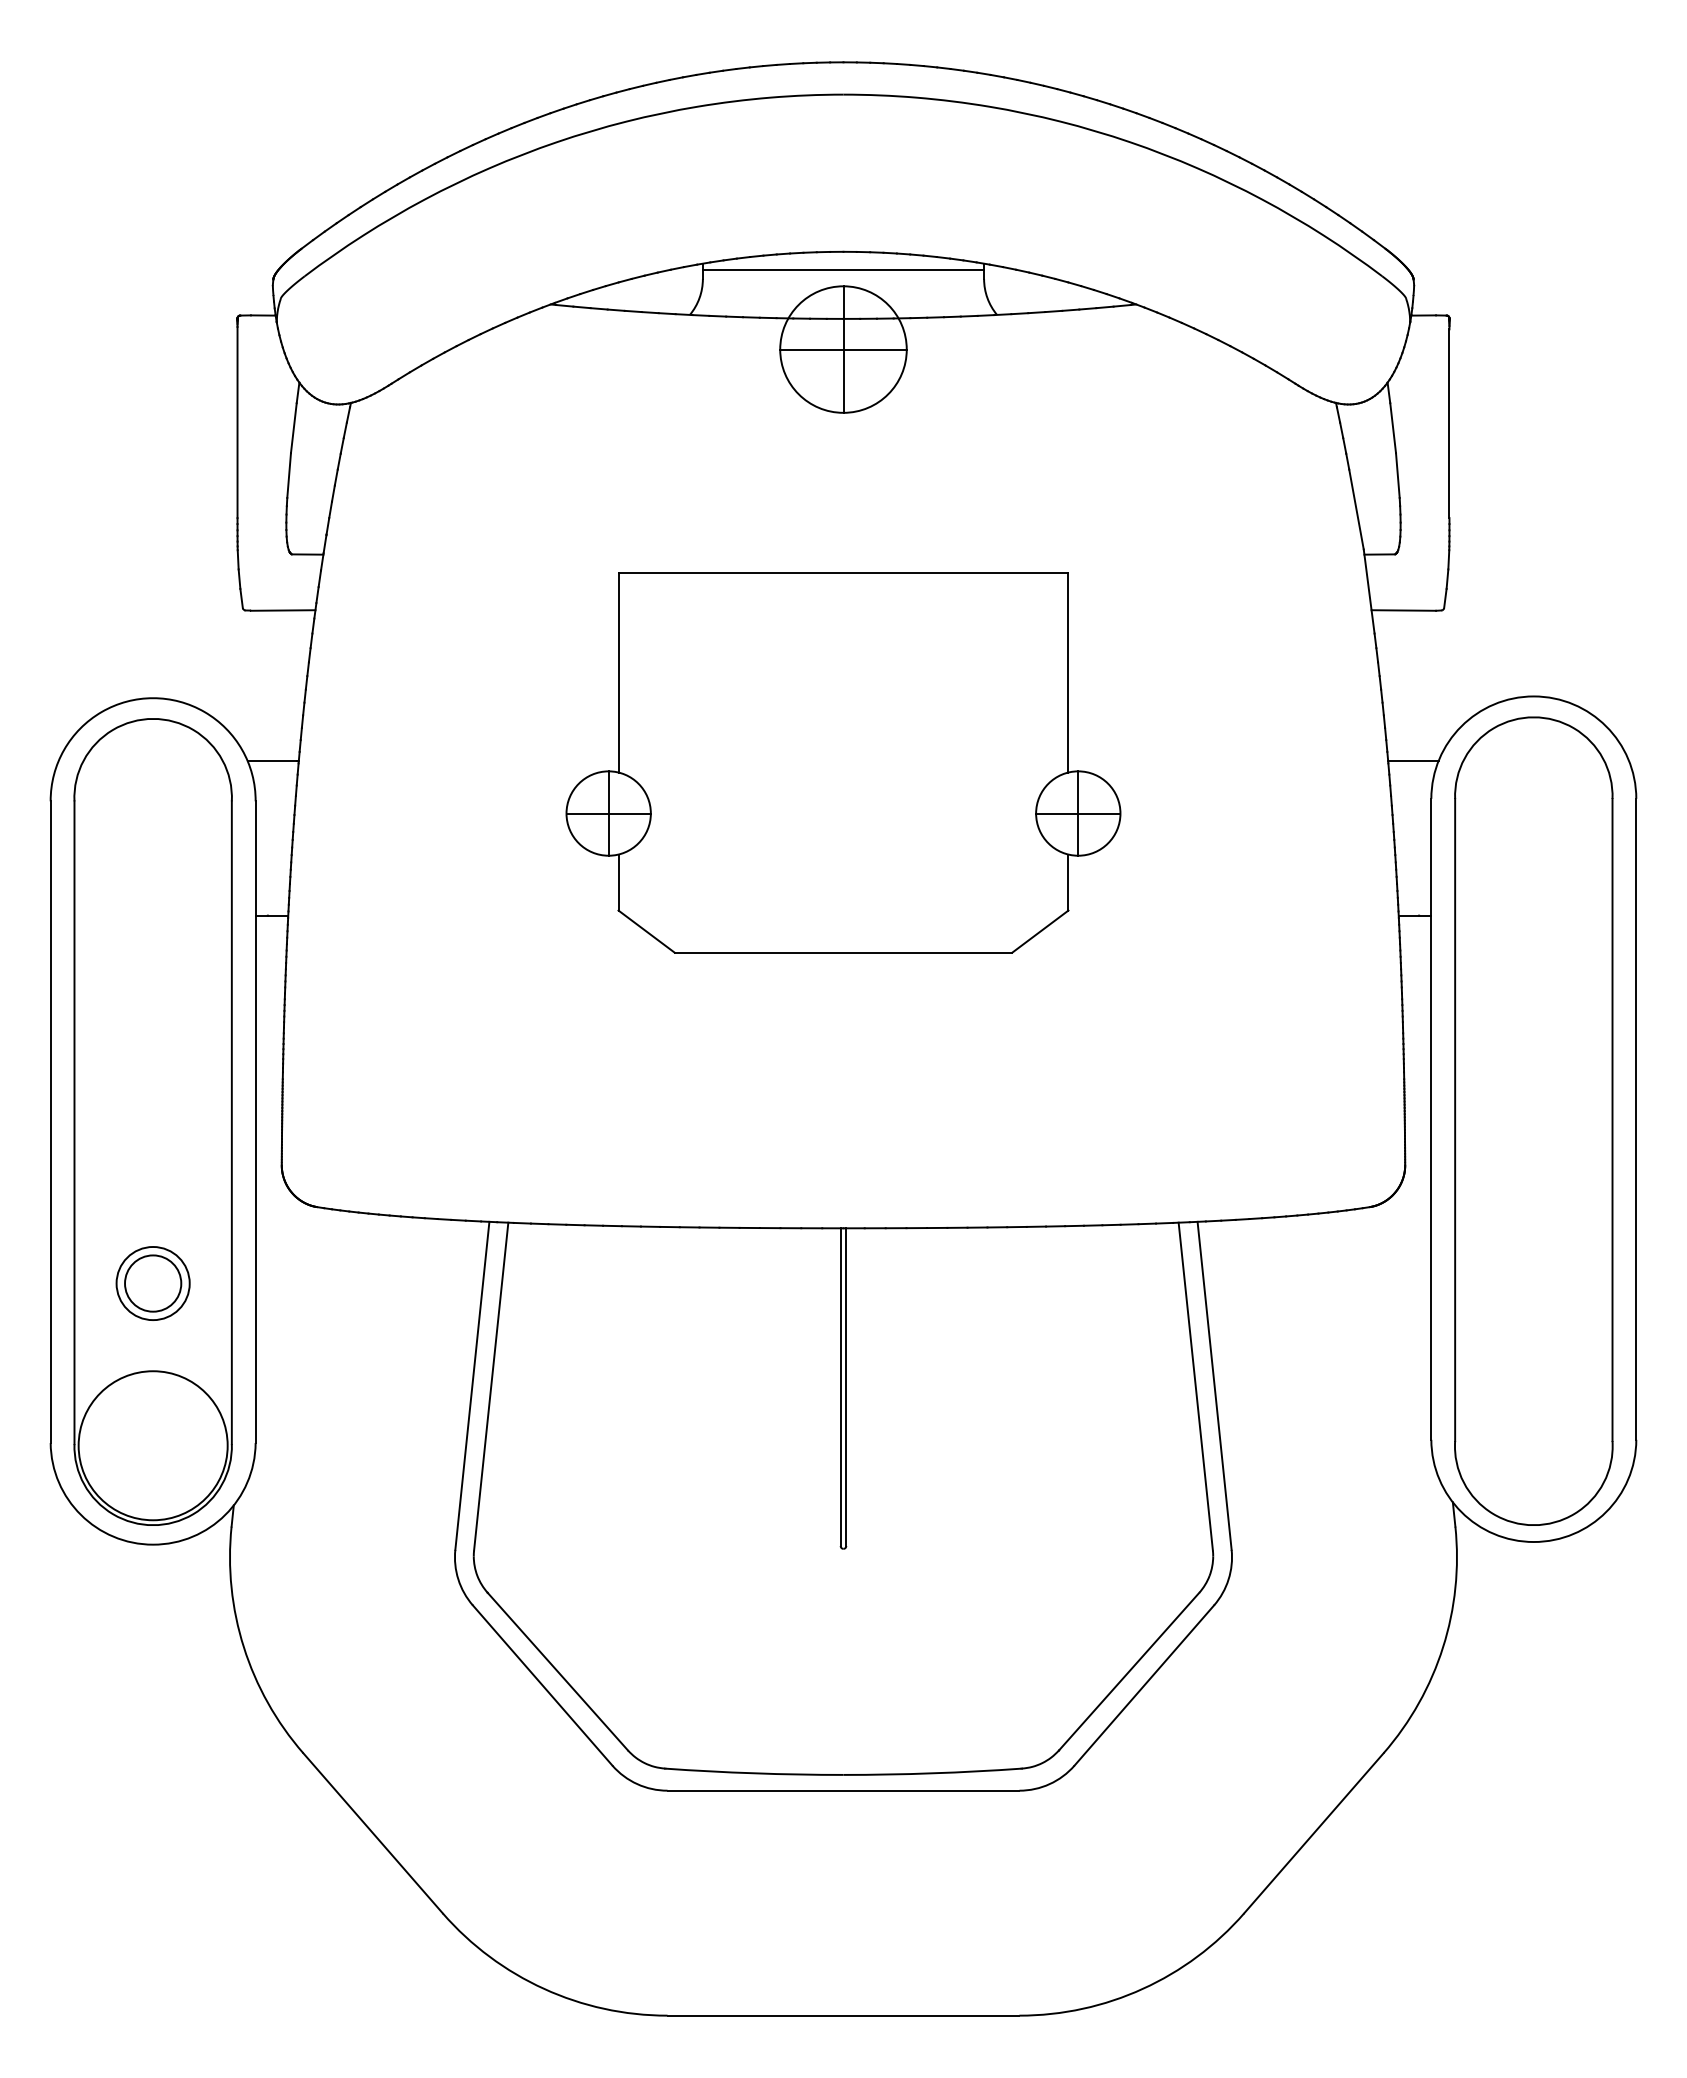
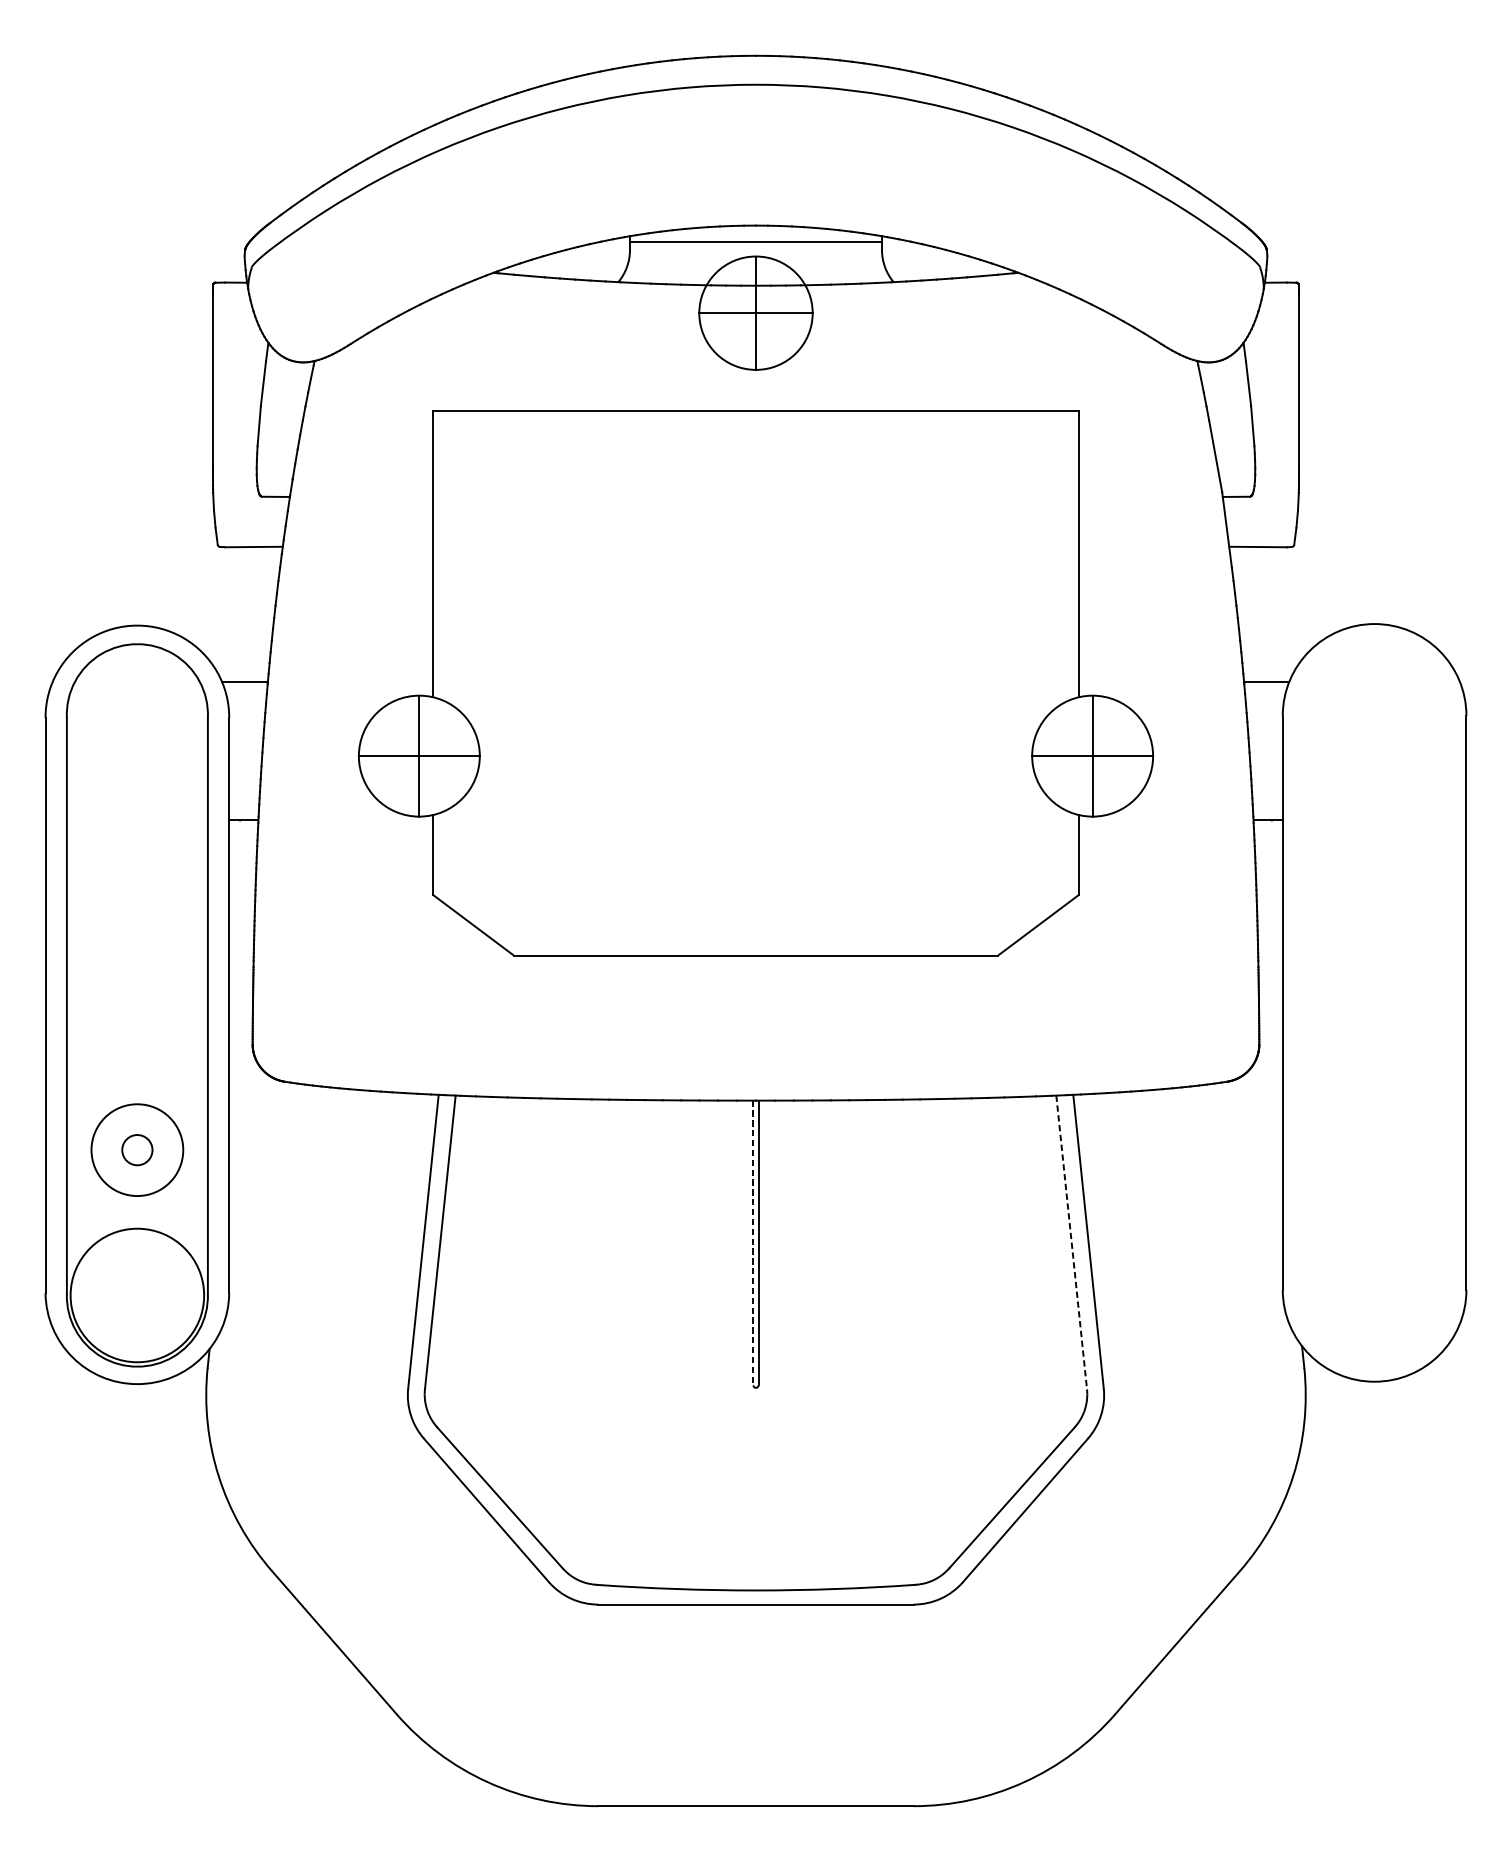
part: (843, 762) -> (756, 683), size x1.6
part: (1533, 1120) -> (1374, 1004), removed
circle: (152, 1283) -> (136, 1150), size x1.4
circle: (153, 1283) -> (137, 1150), size x0.6
line: (1195, 1386) -> (1071, 1242), solid -> dashed
line: (840, 1387) -> (753, 1243), solid -> dashed

